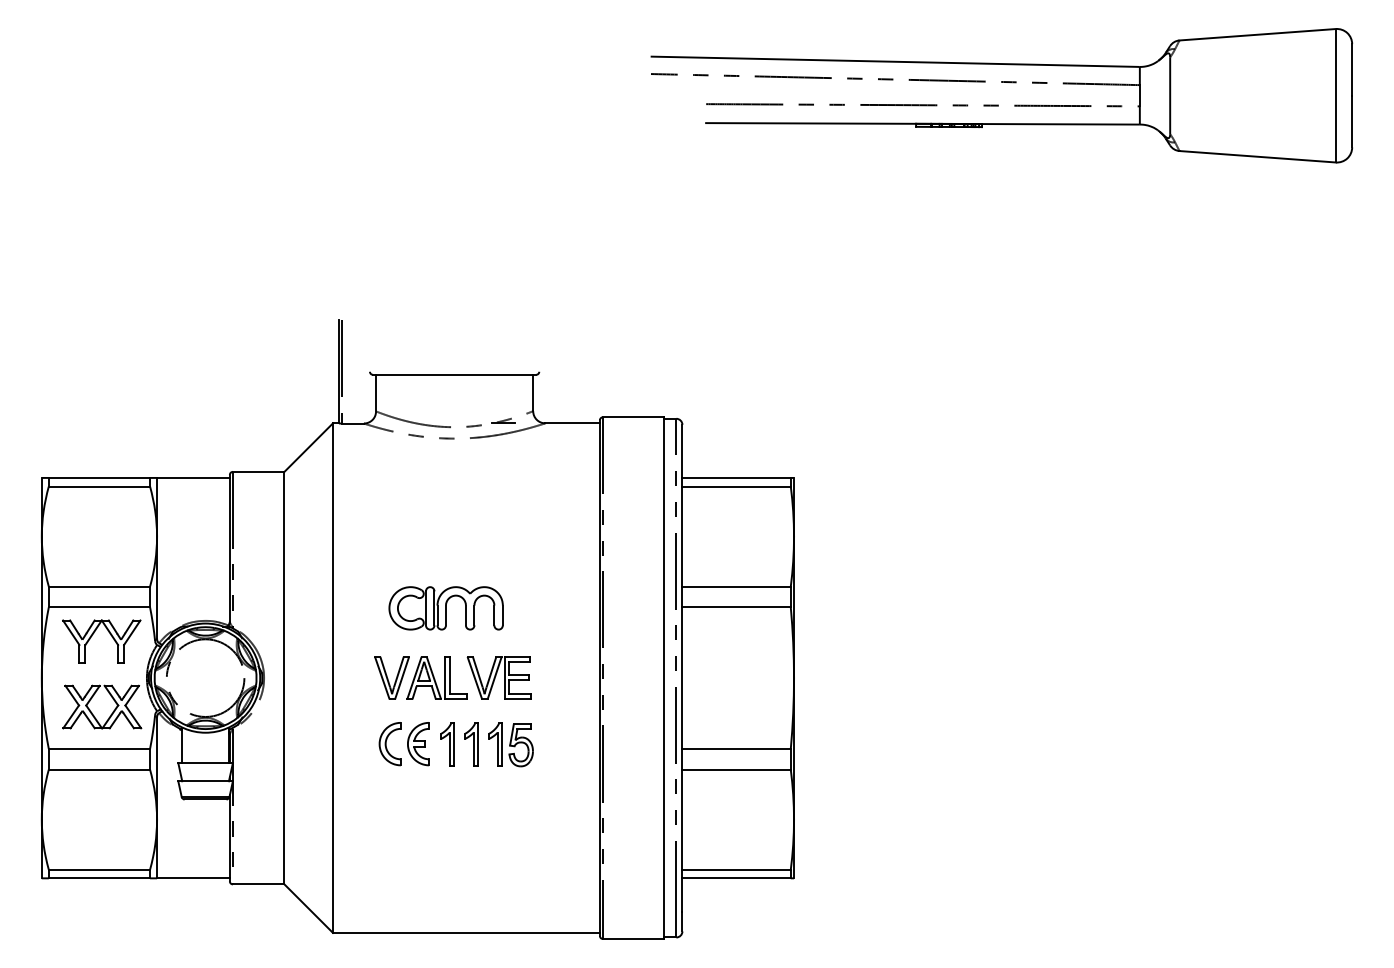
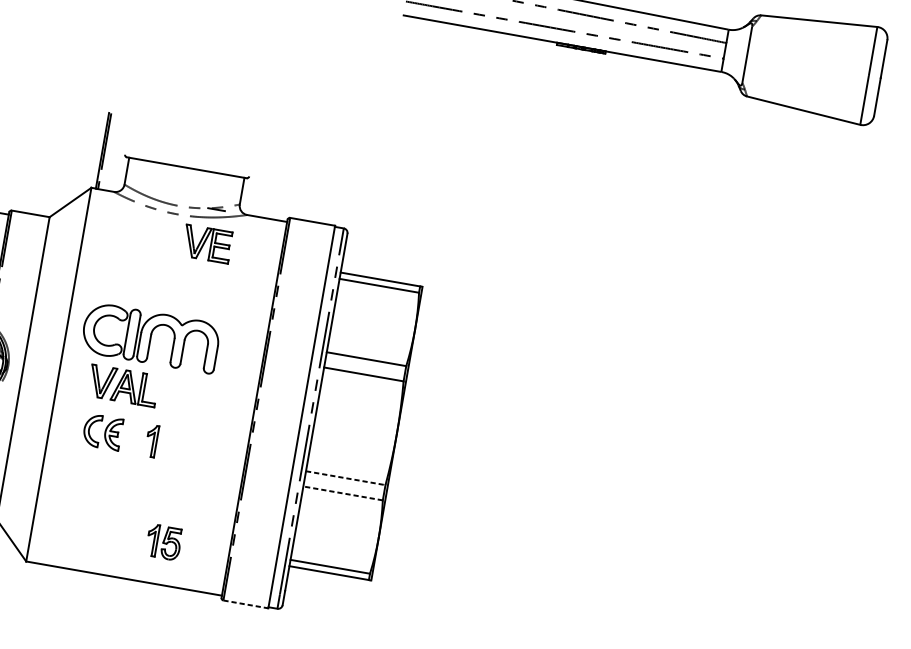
part: (445, 608) -> (150, 337), size x1.6
part: (498, 677) -> (206, 243), moved
part: (447, 744) -> (134, 437), removed
part: (510, 744) -> (163, 542), moved
line: (737, 748) -> (346, 478), solid -> dashed
line: (736, 769) -> (343, 493), solid -> dashed
line: (633, 939) -> (245, 604), solid -> dashed

